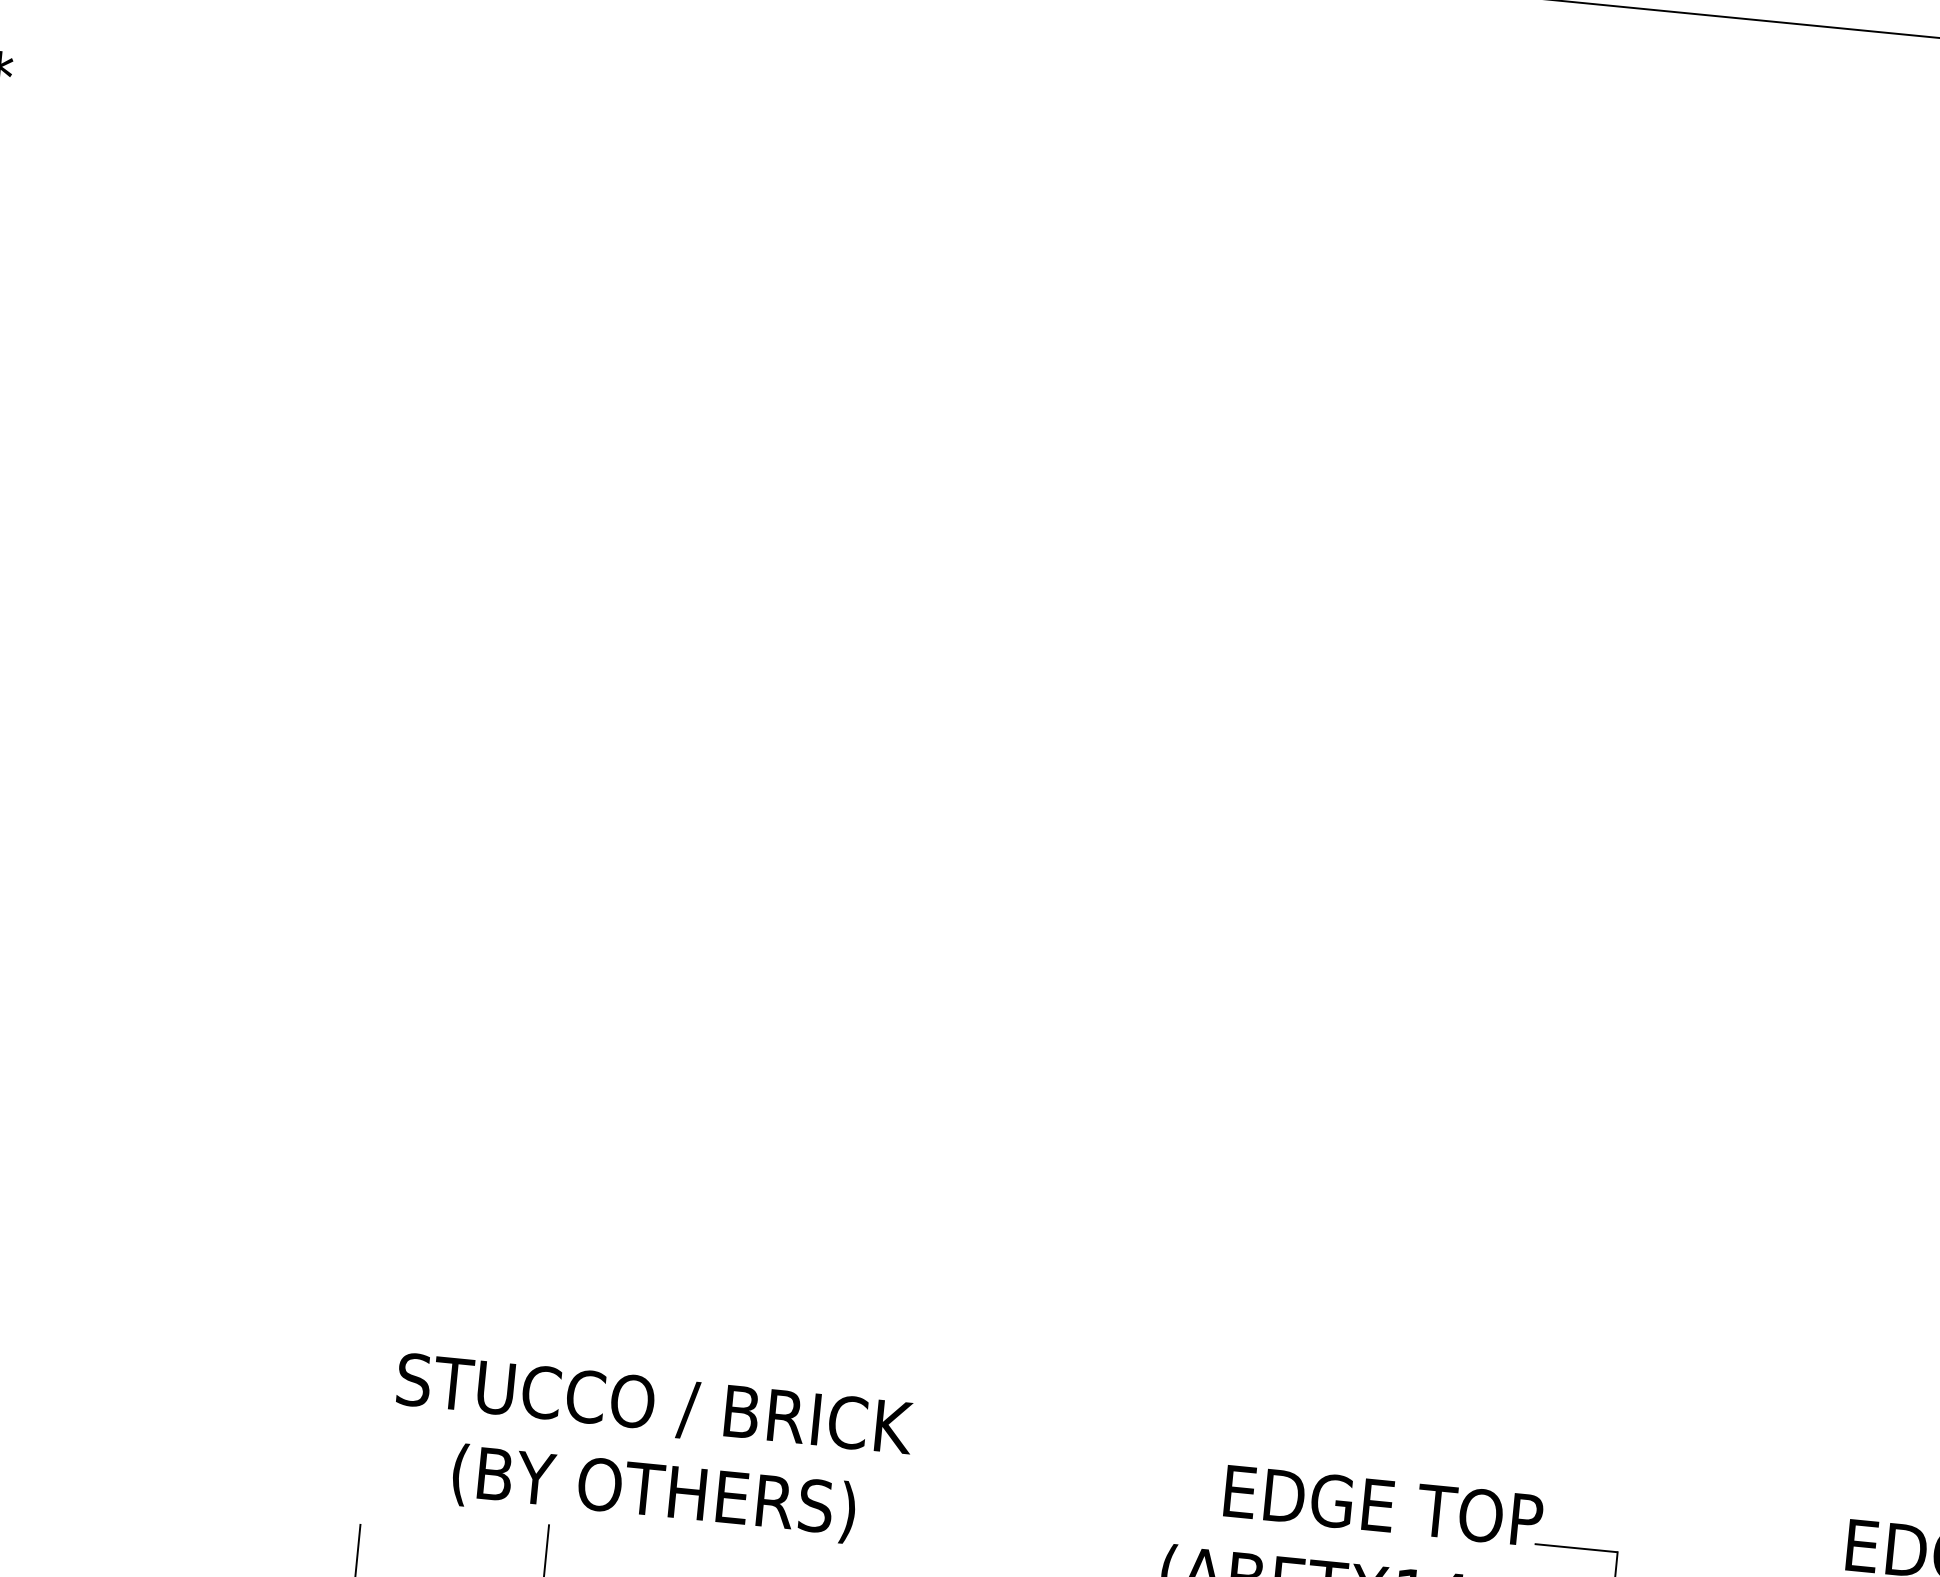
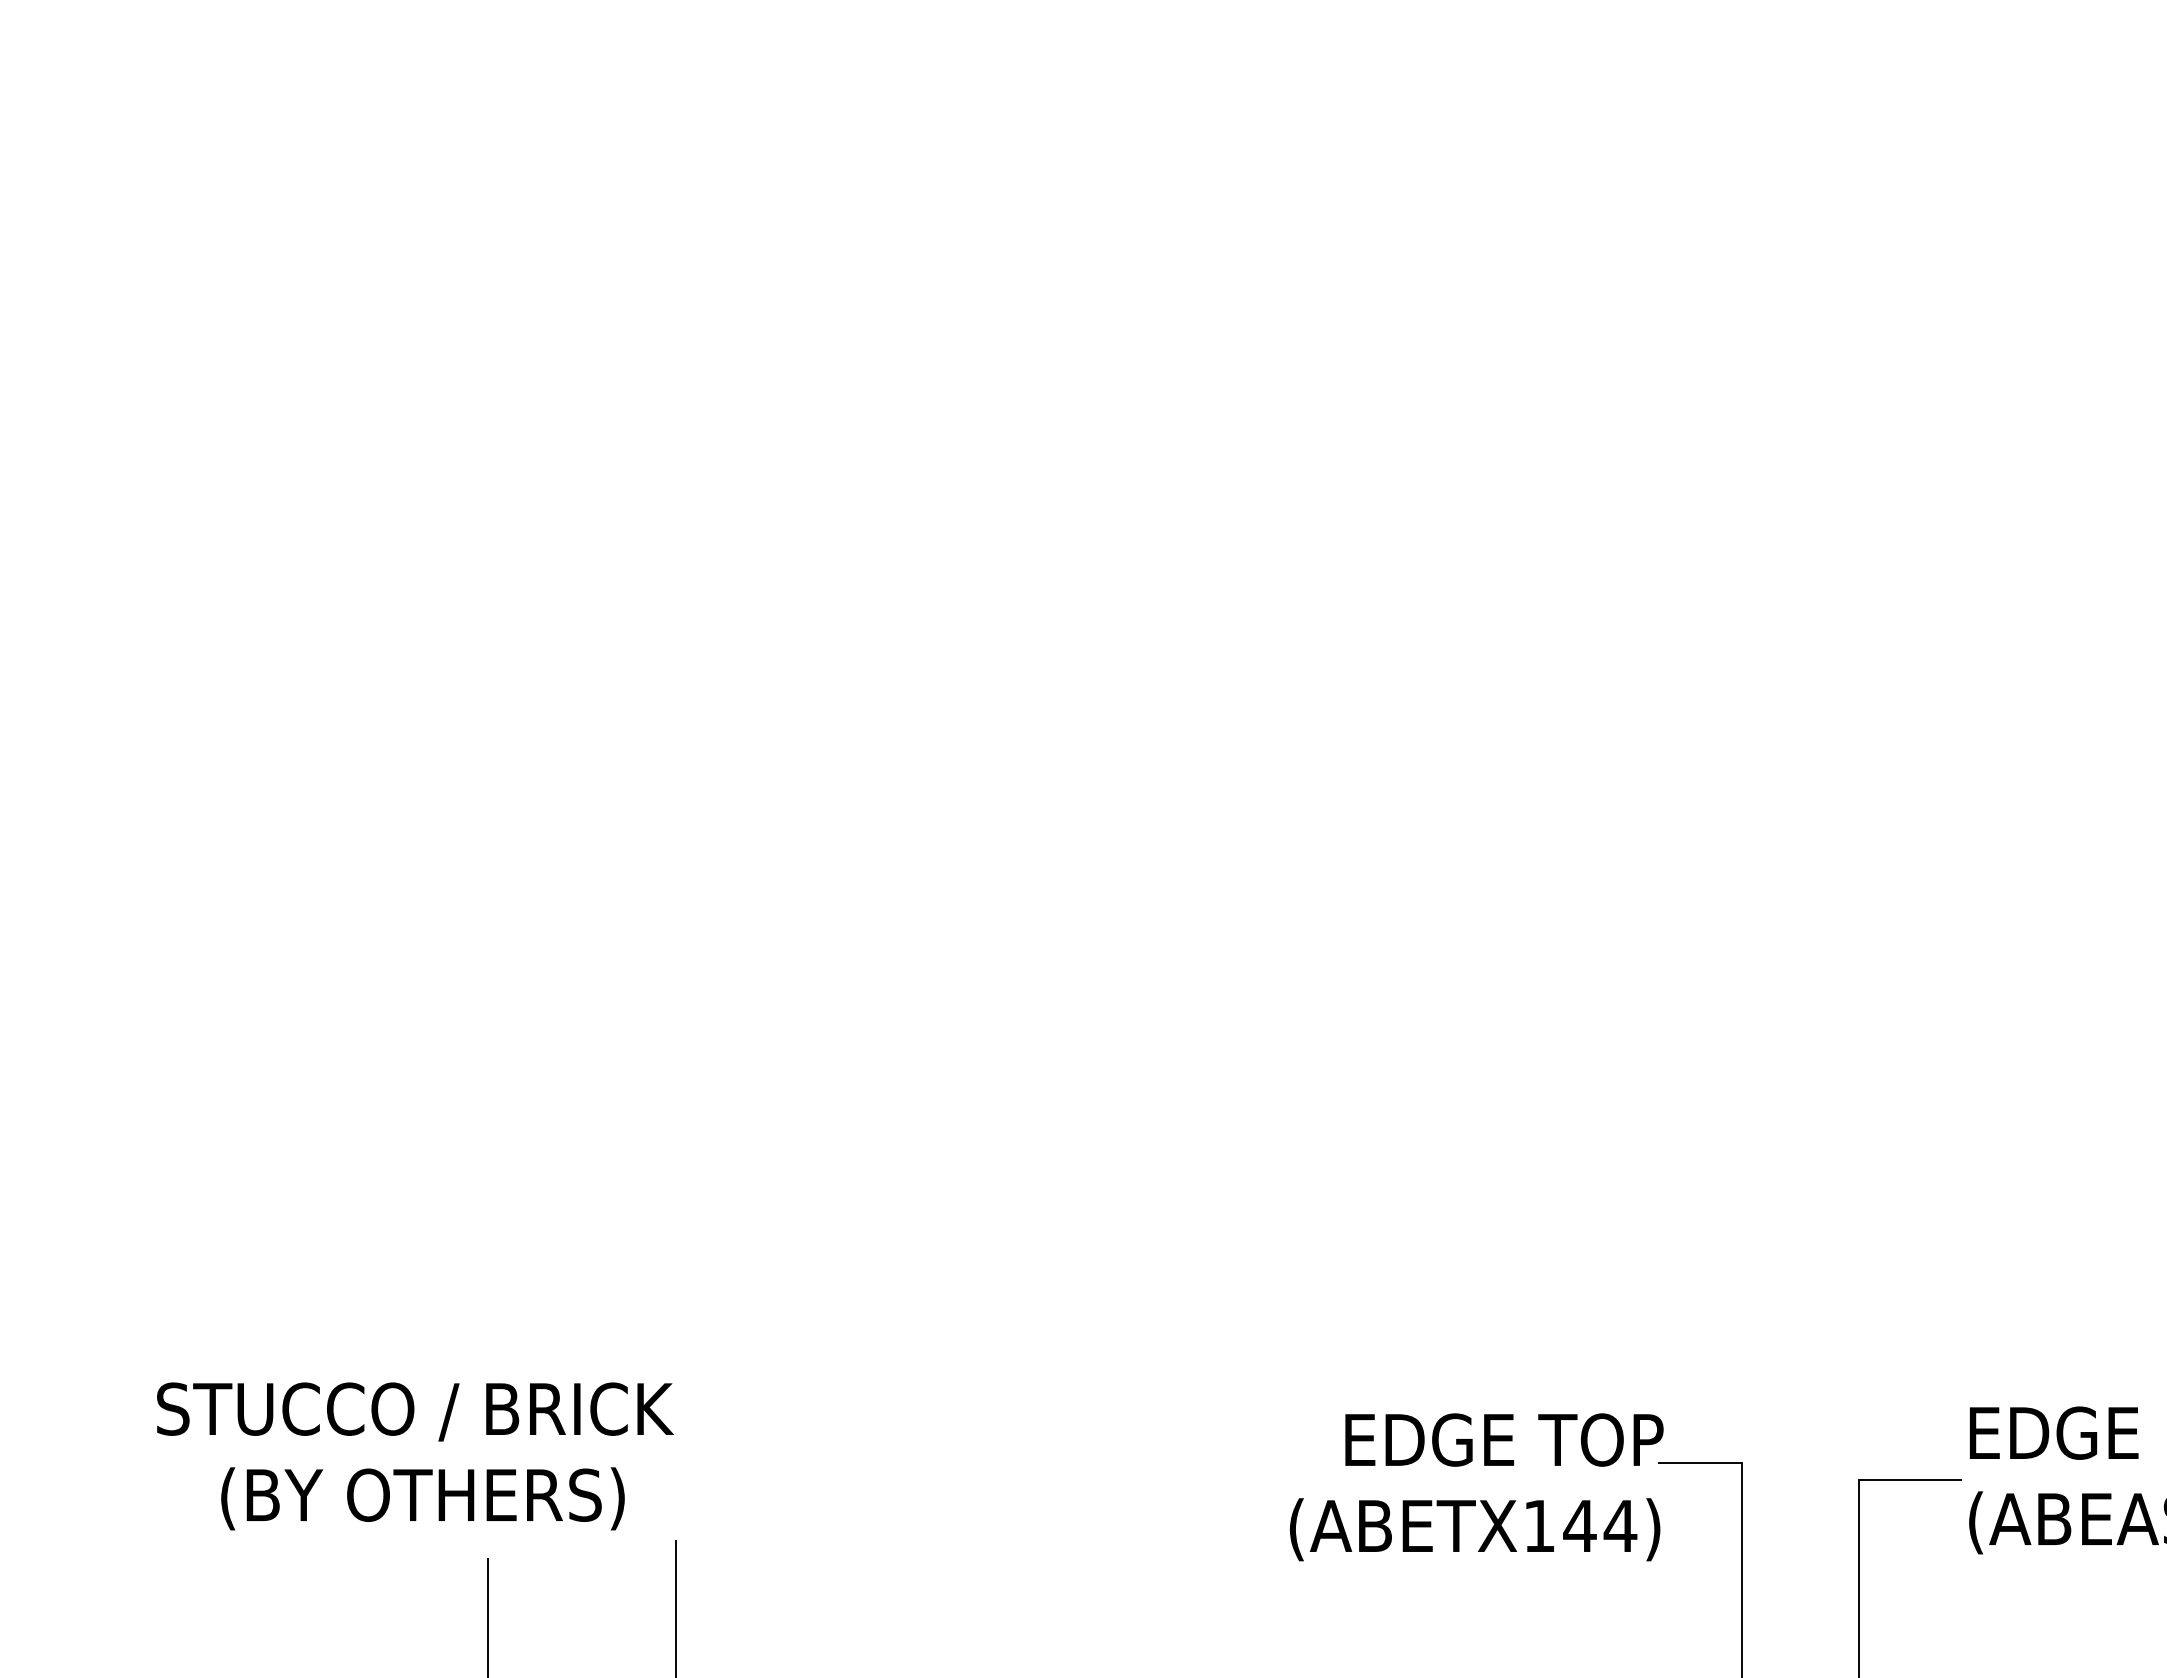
text: (650, 1450) -> (415, 1456), moved

